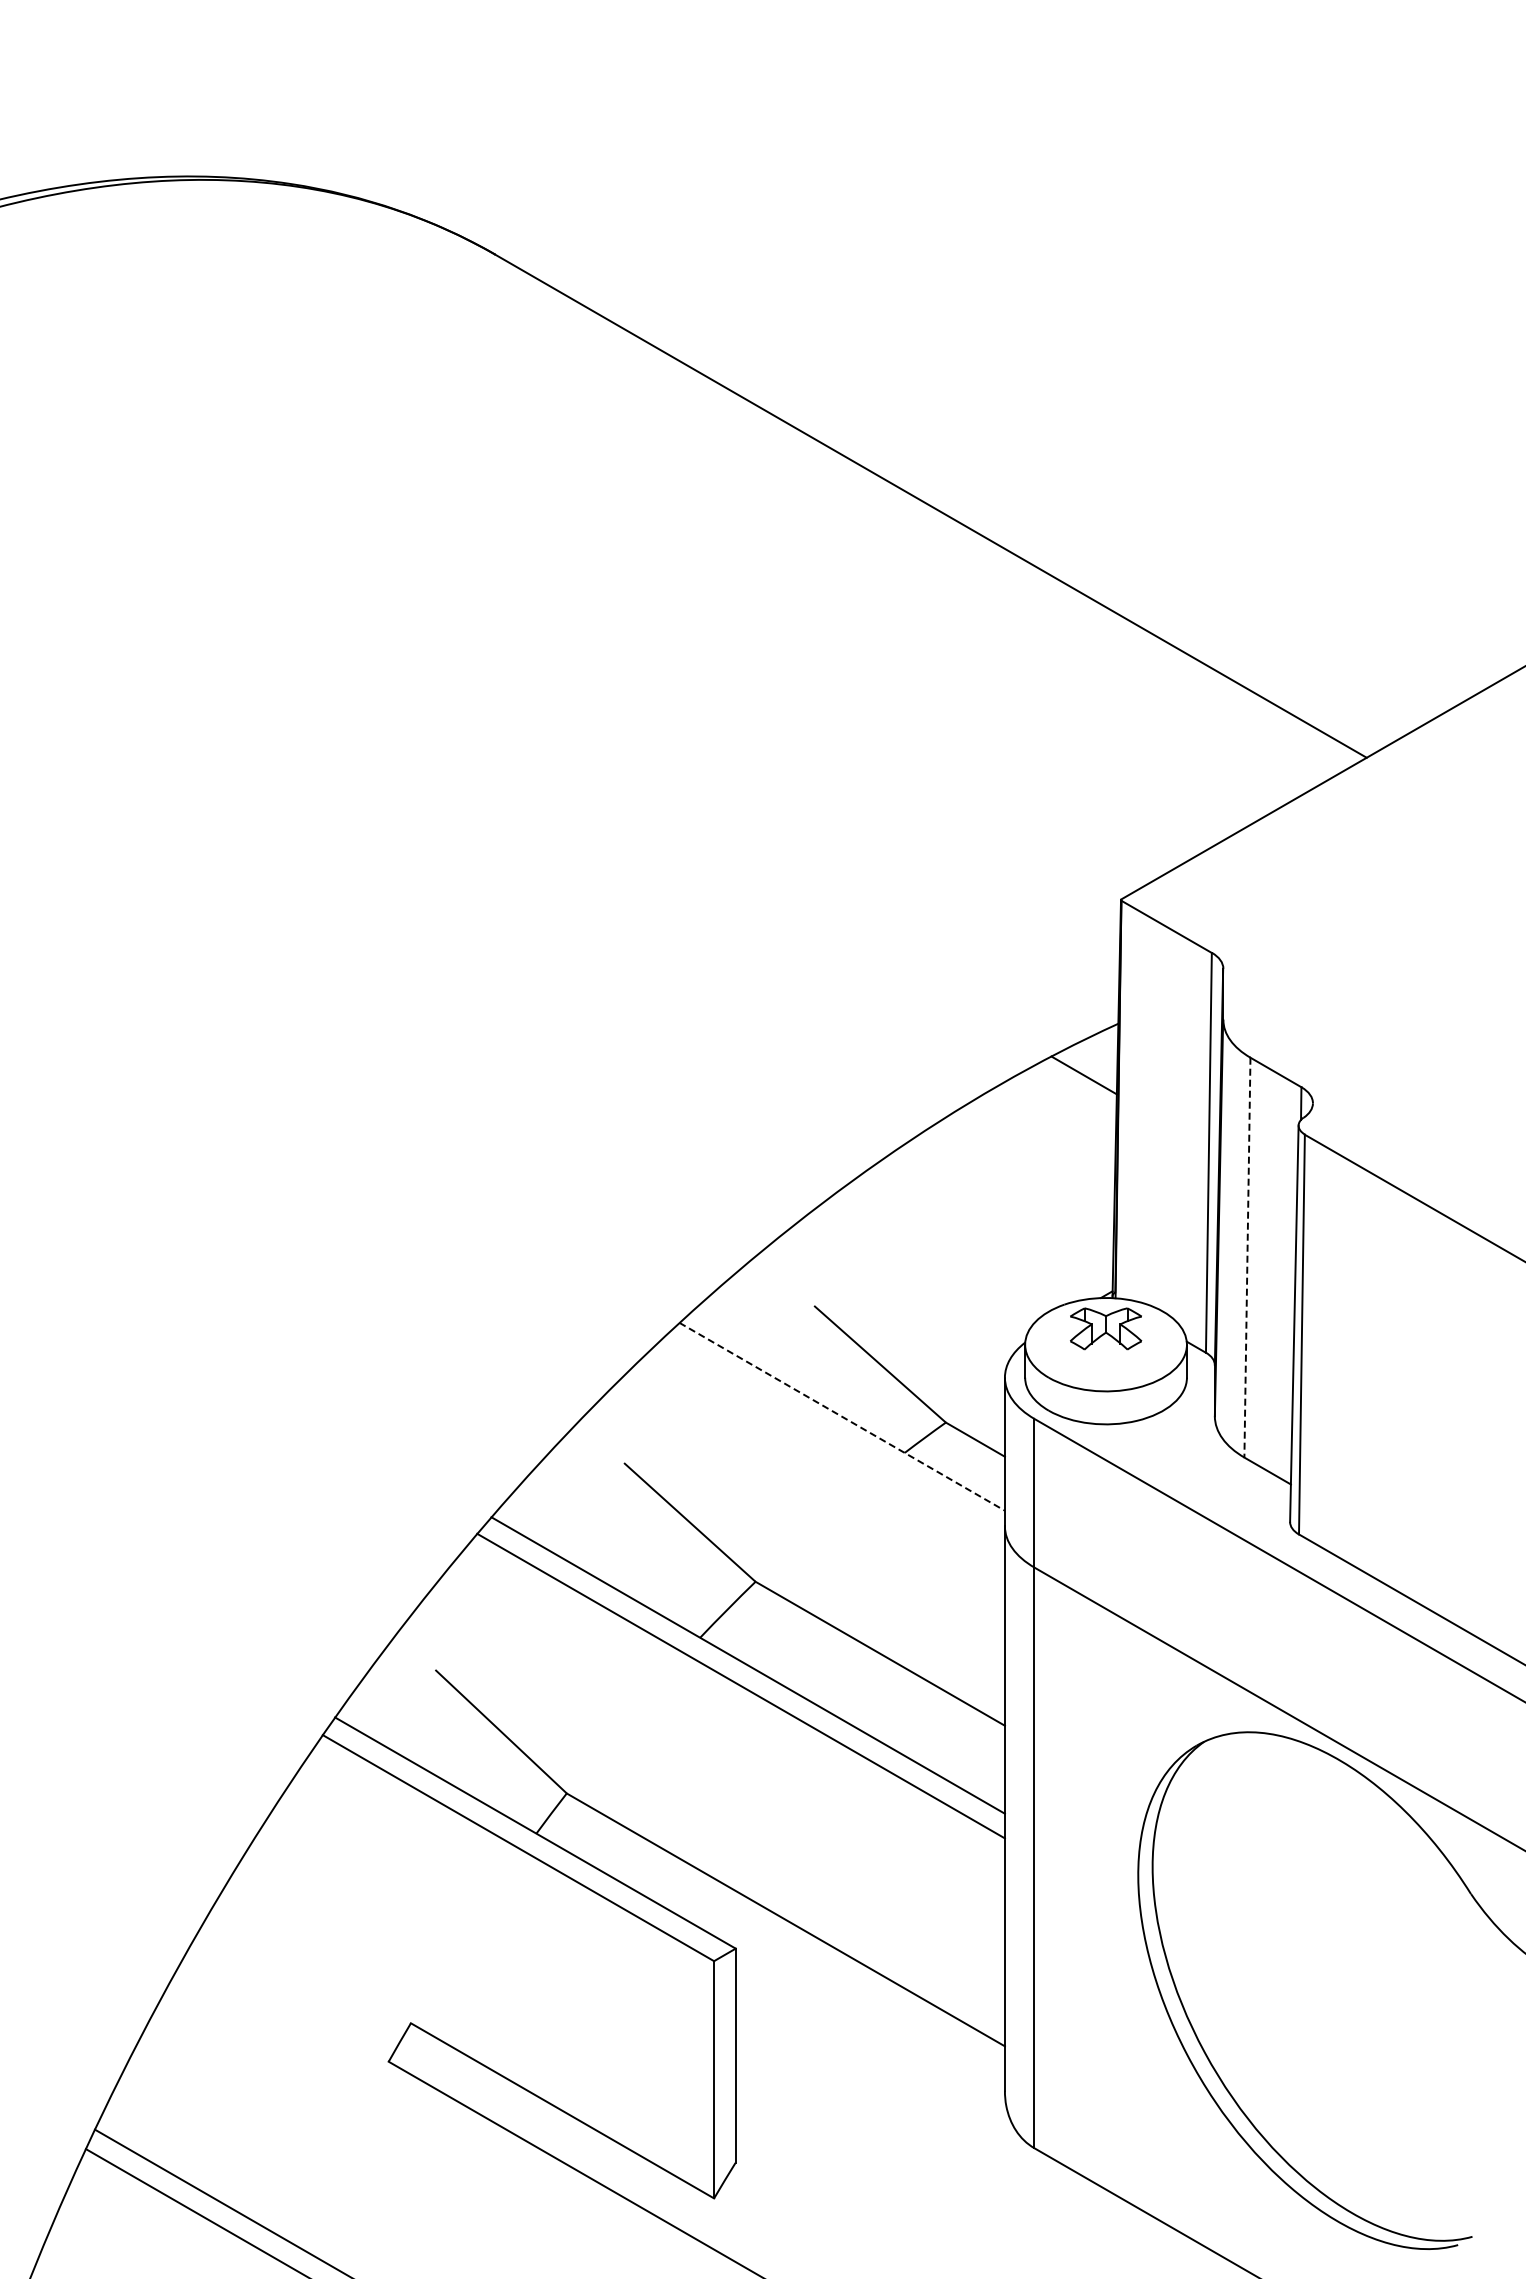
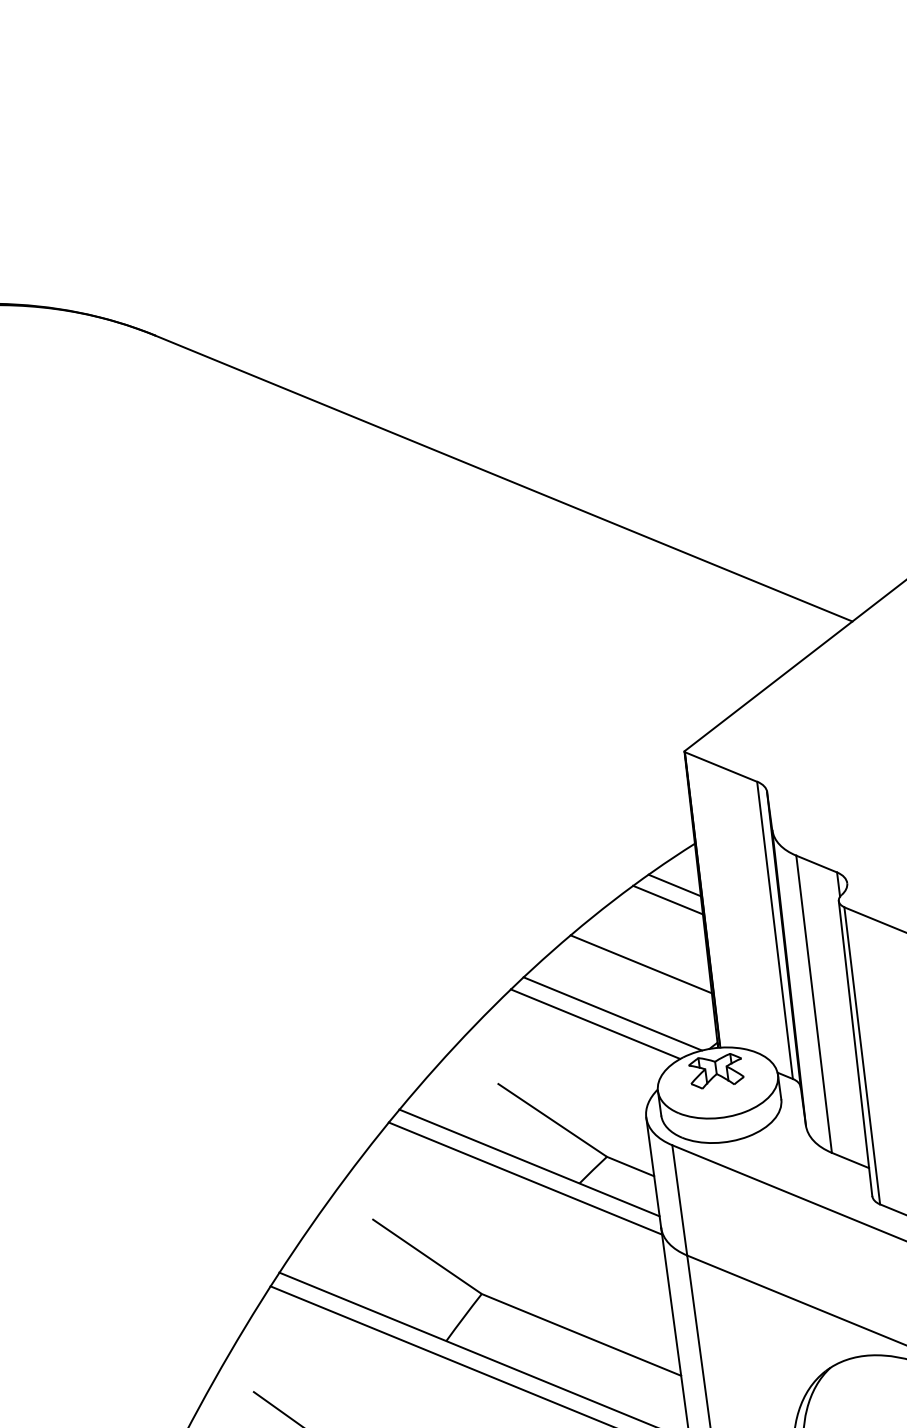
line: (1072, 1093) -> (667, 900), added
line: (1025, 1173) -> (641, 964), added
line: (978, 1233) -> (612, 1013), added
line: (954, 1244) -> (595, 1023), added
line: (1247, 1257) -> (814, 1004), dashed -> solid
line: (842, 1416) -> (529, 1162), dashed -> solid
line: (833, 1436) -> (525, 1178), added

